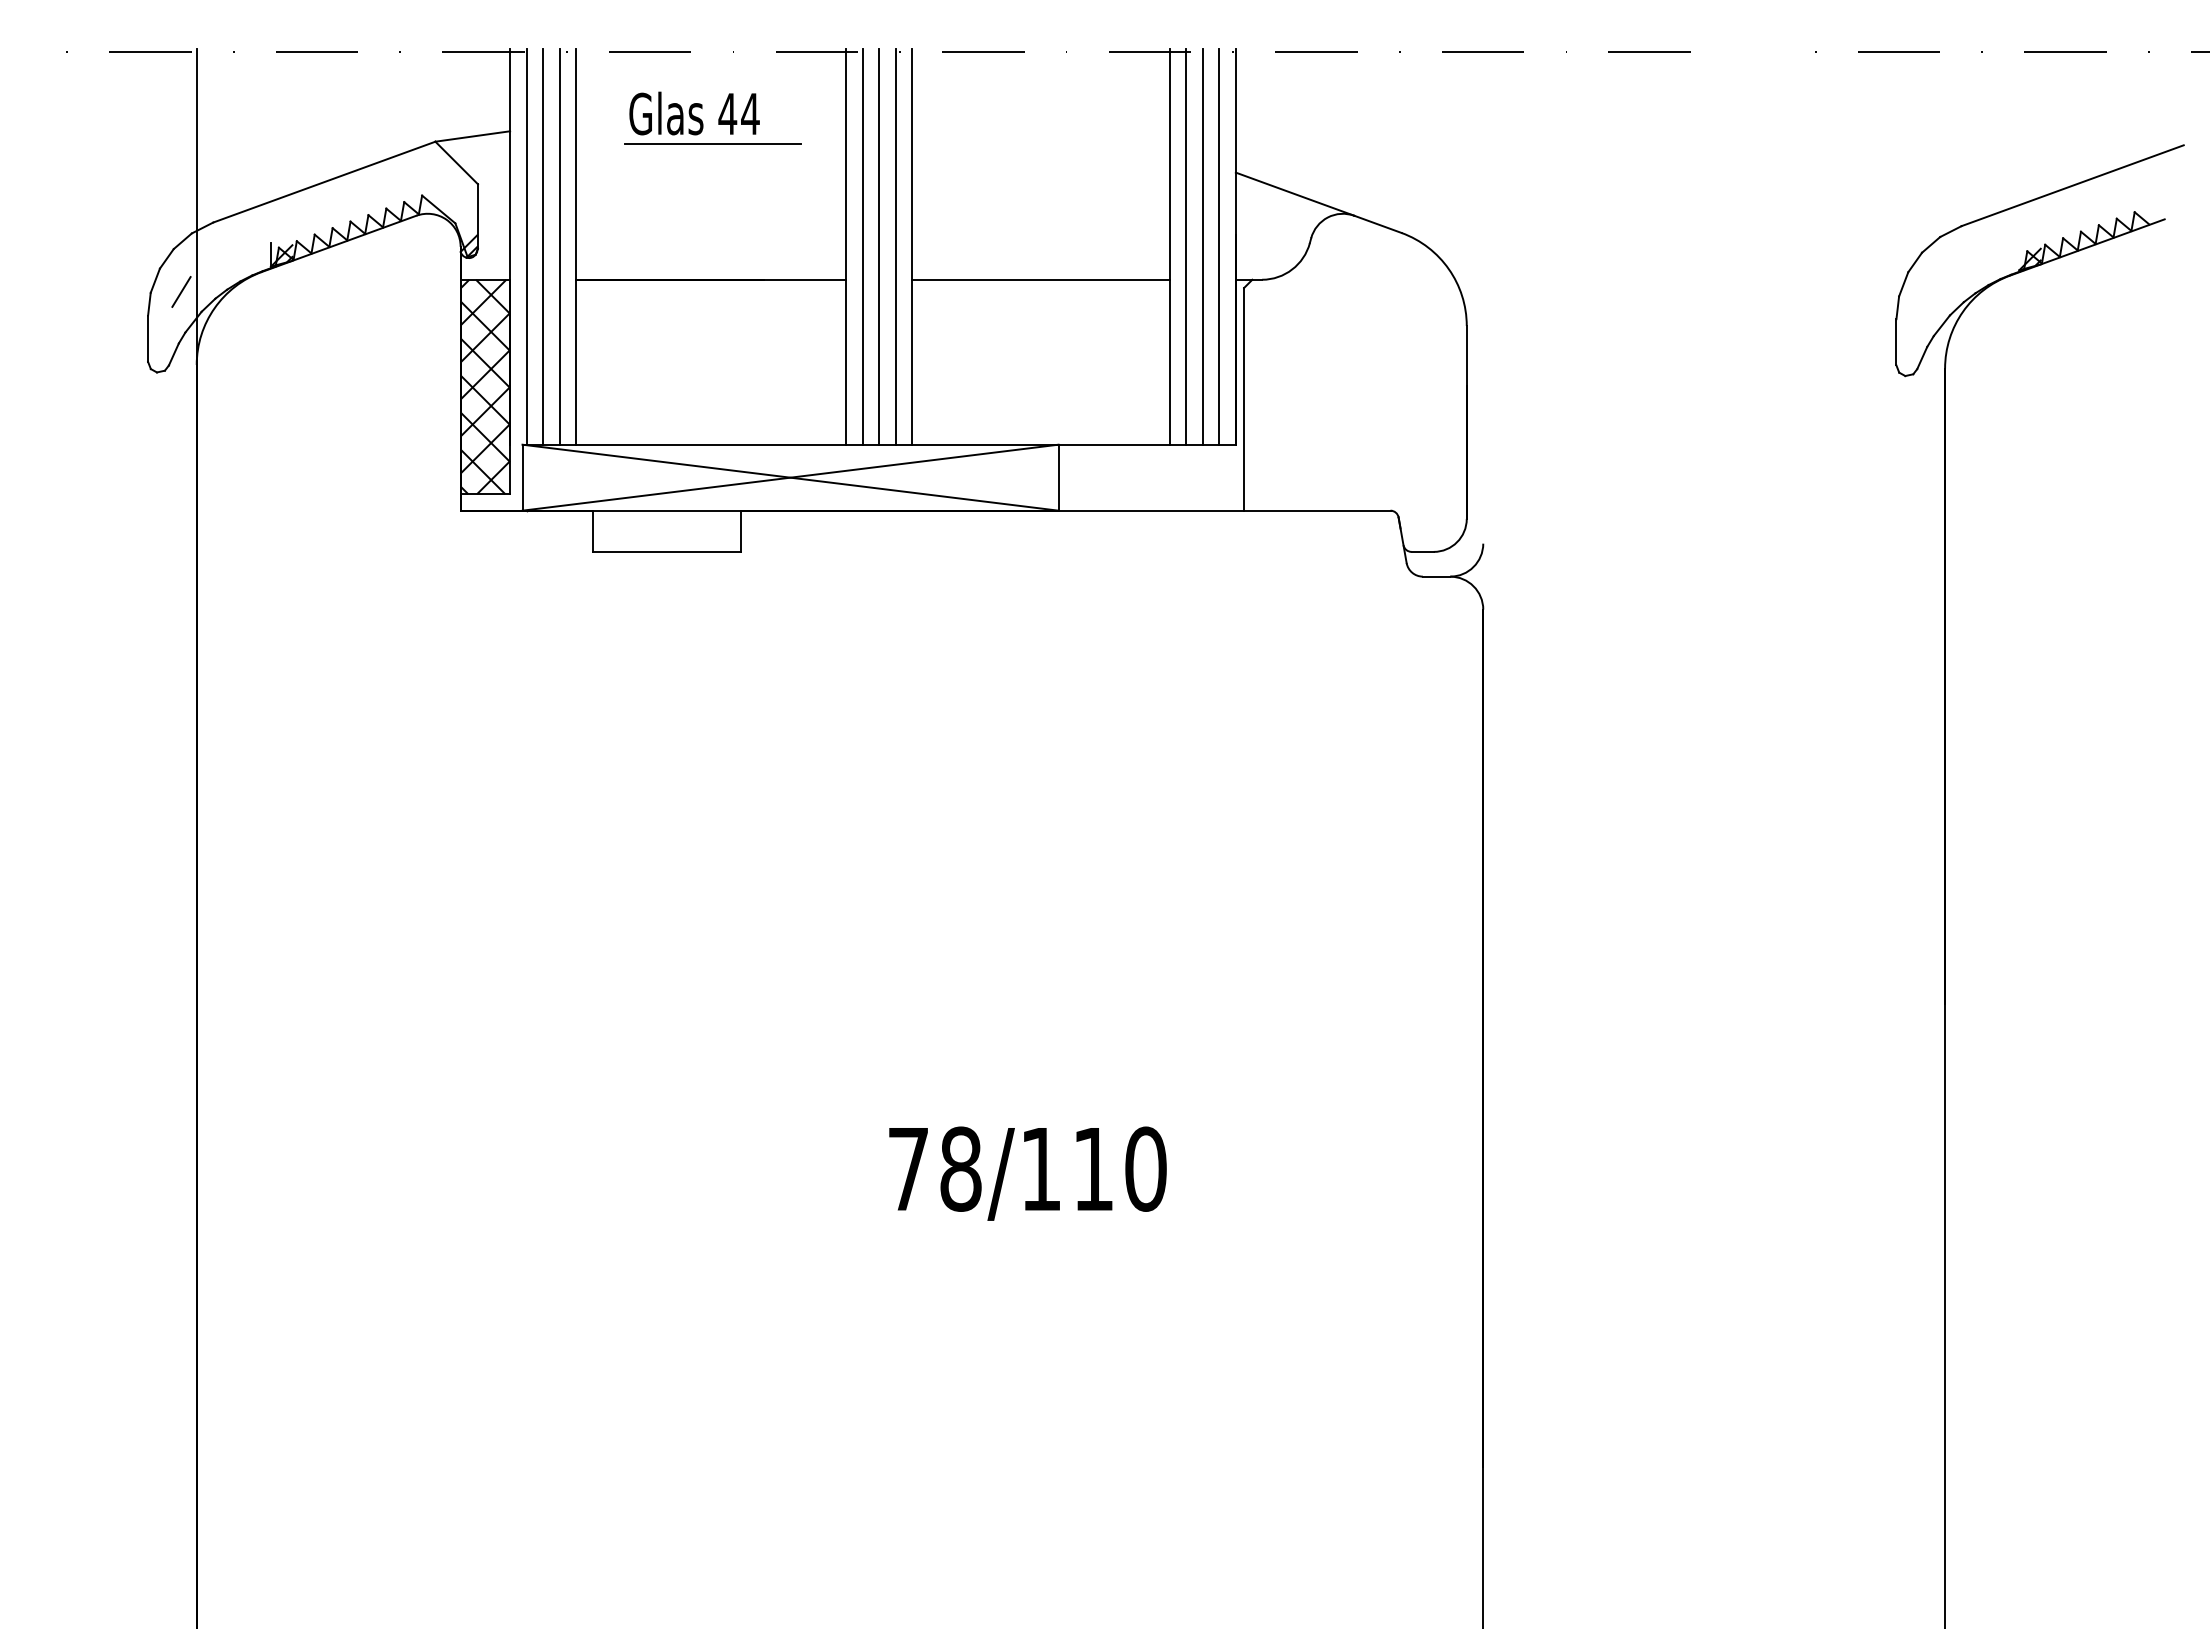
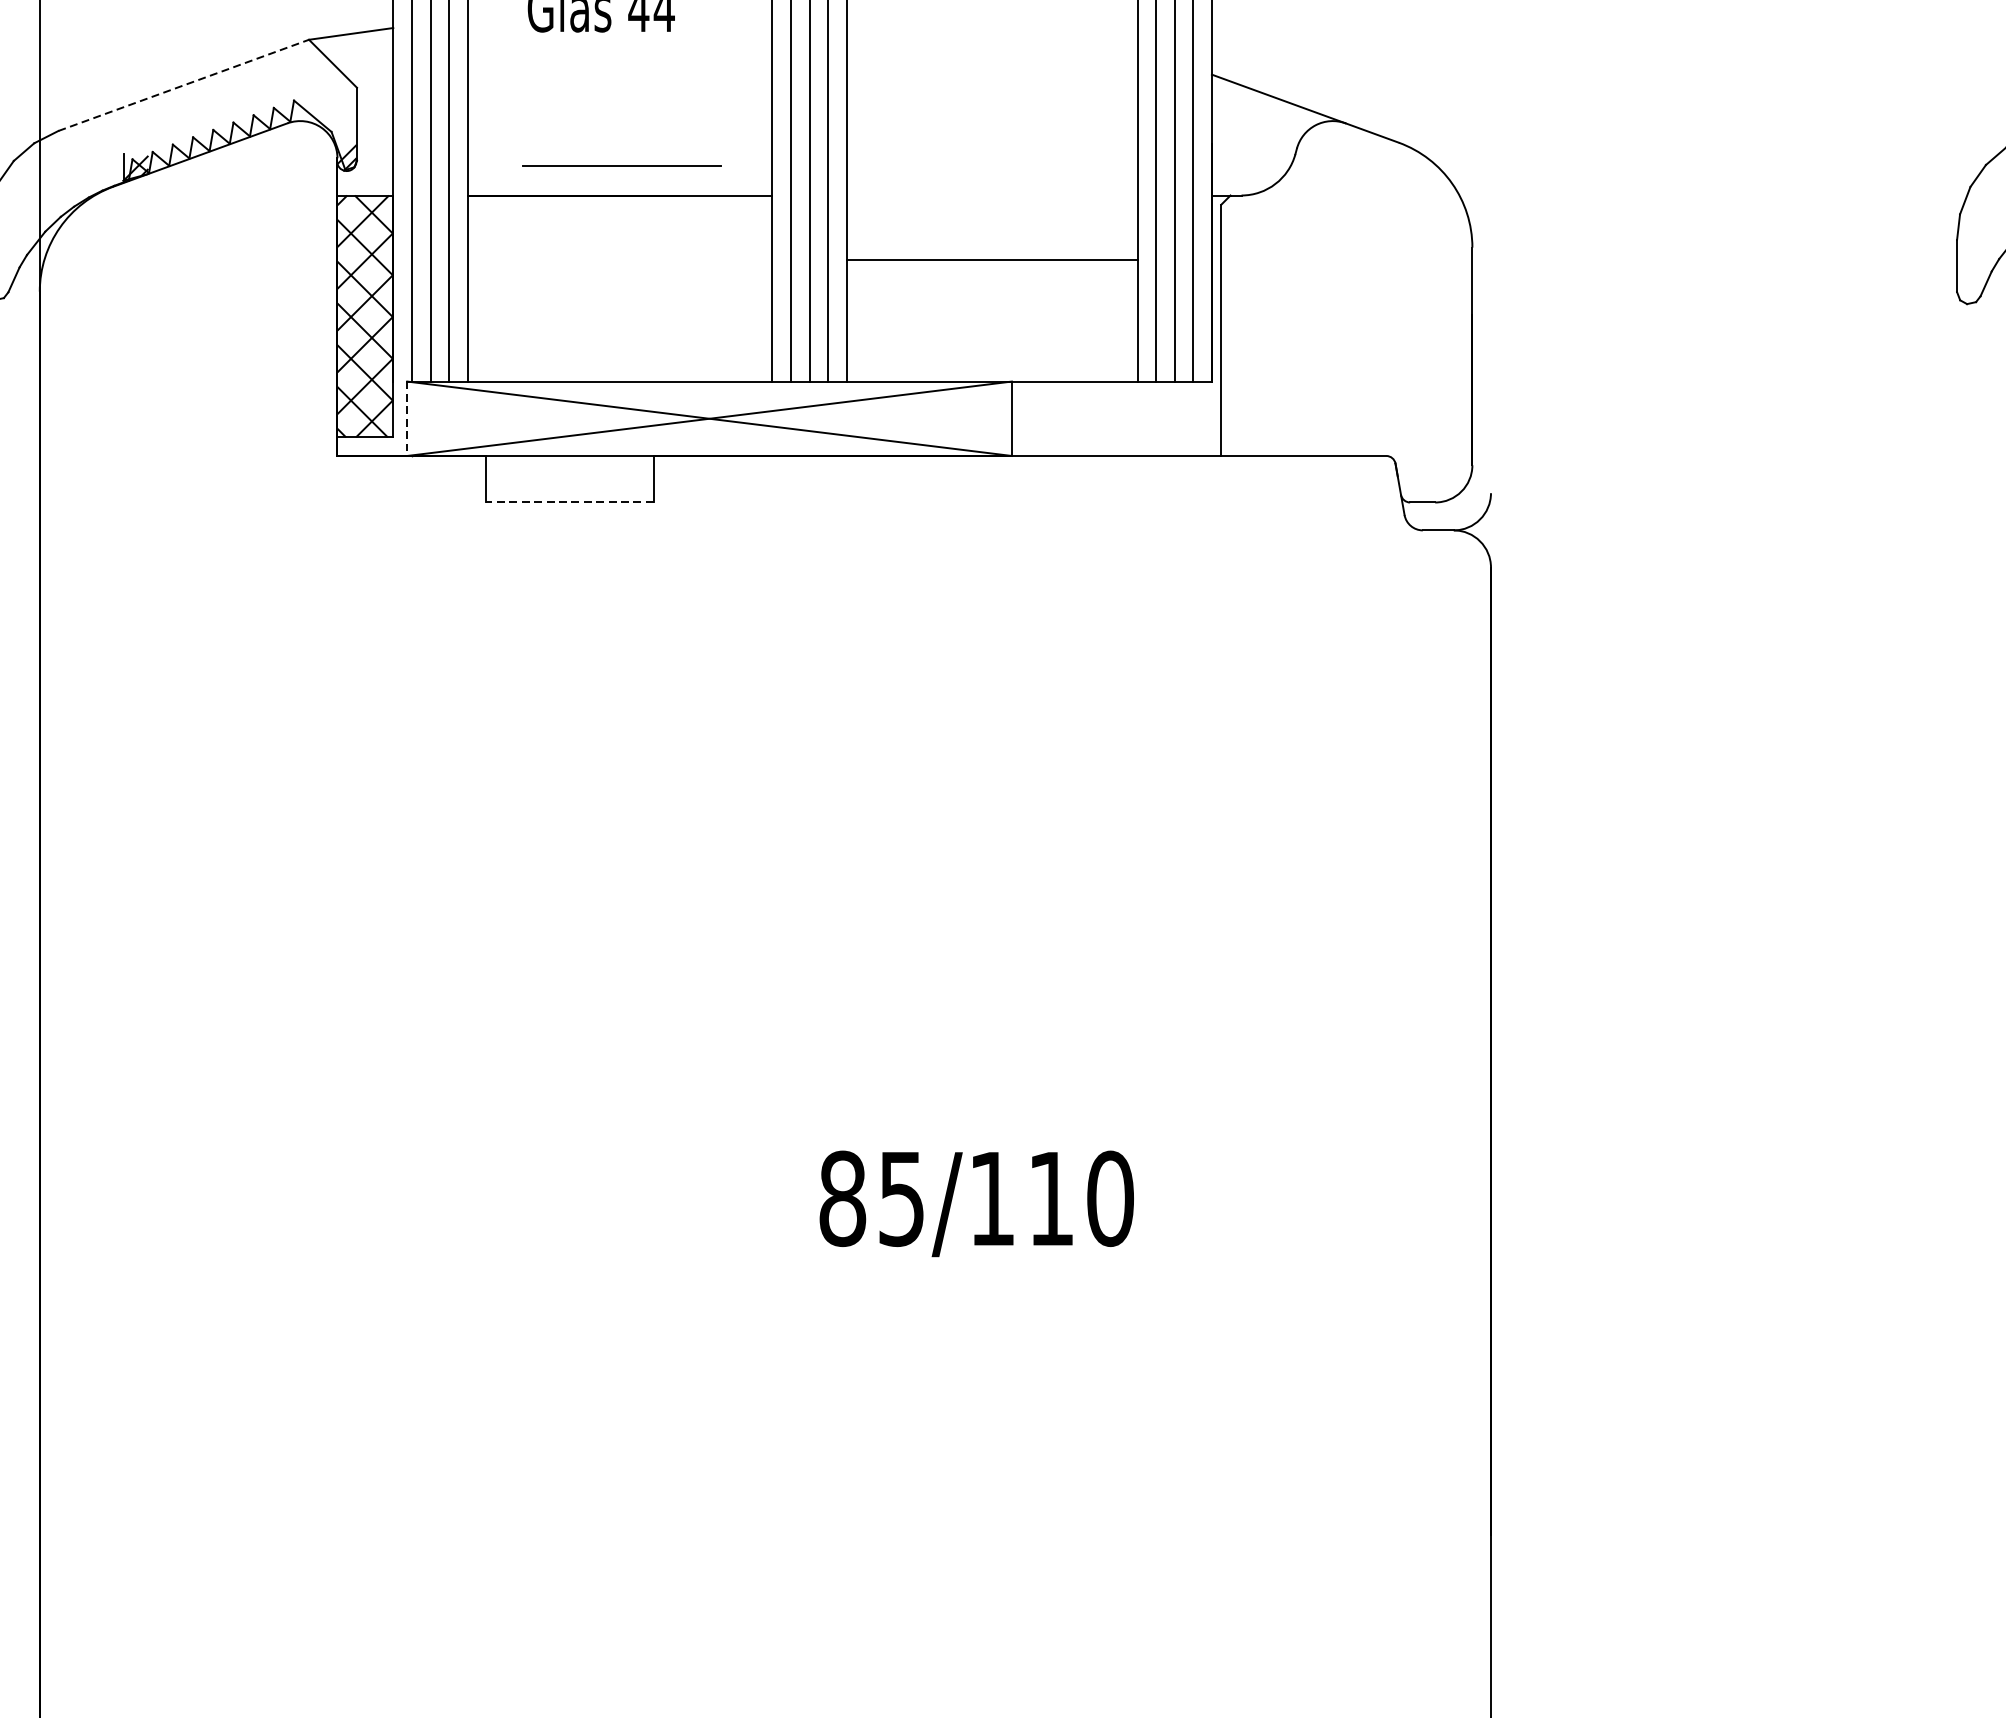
line: (712, 143) -> (621, 165), moved
line: (324, 181) -> (183, 84), solid -> dashed
line: (1040, 279) -> (991, 259), moved
line: (181, 291) -> (22, 208), removed
line: (522, 477) -> (407, 418), solid -> dashed
line: (666, 551) -> (569, 502), solid -> dashed
text: (934, 1168) -> (871, 1198), 78/110 -> 85/110

